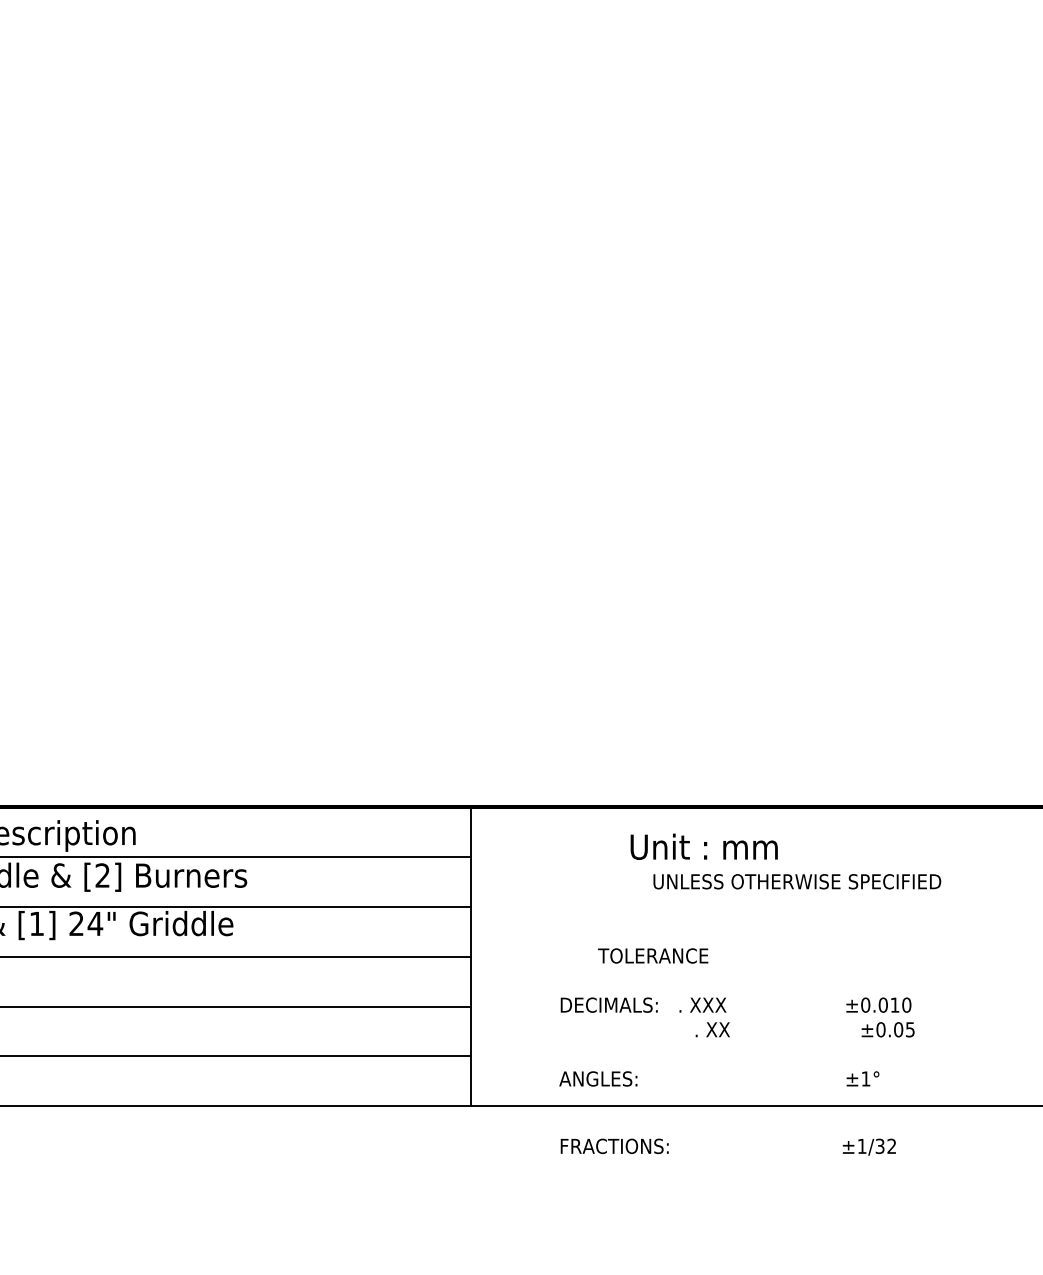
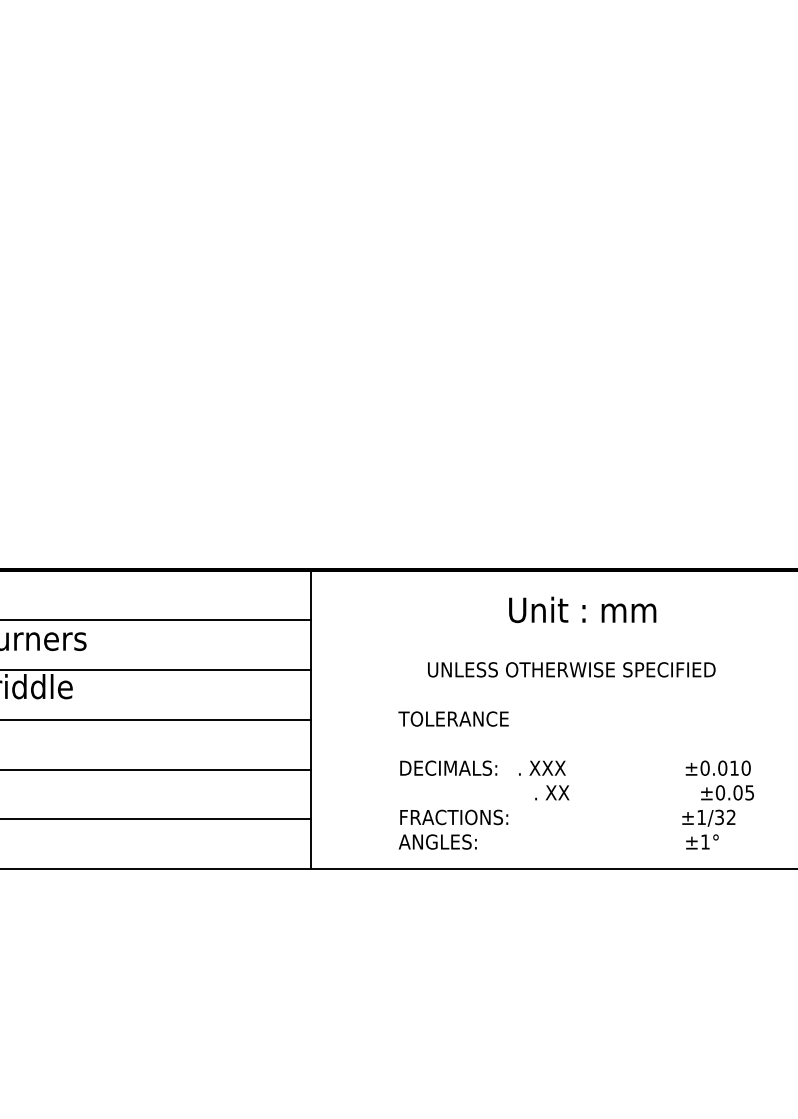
text: (703, 846) -> (581, 609), moved
text: (797, 881) -> (571, 669), moved
text: (653, 955) -> (453, 718), moved
text: (727, 1146) -> (566, 817), moved

